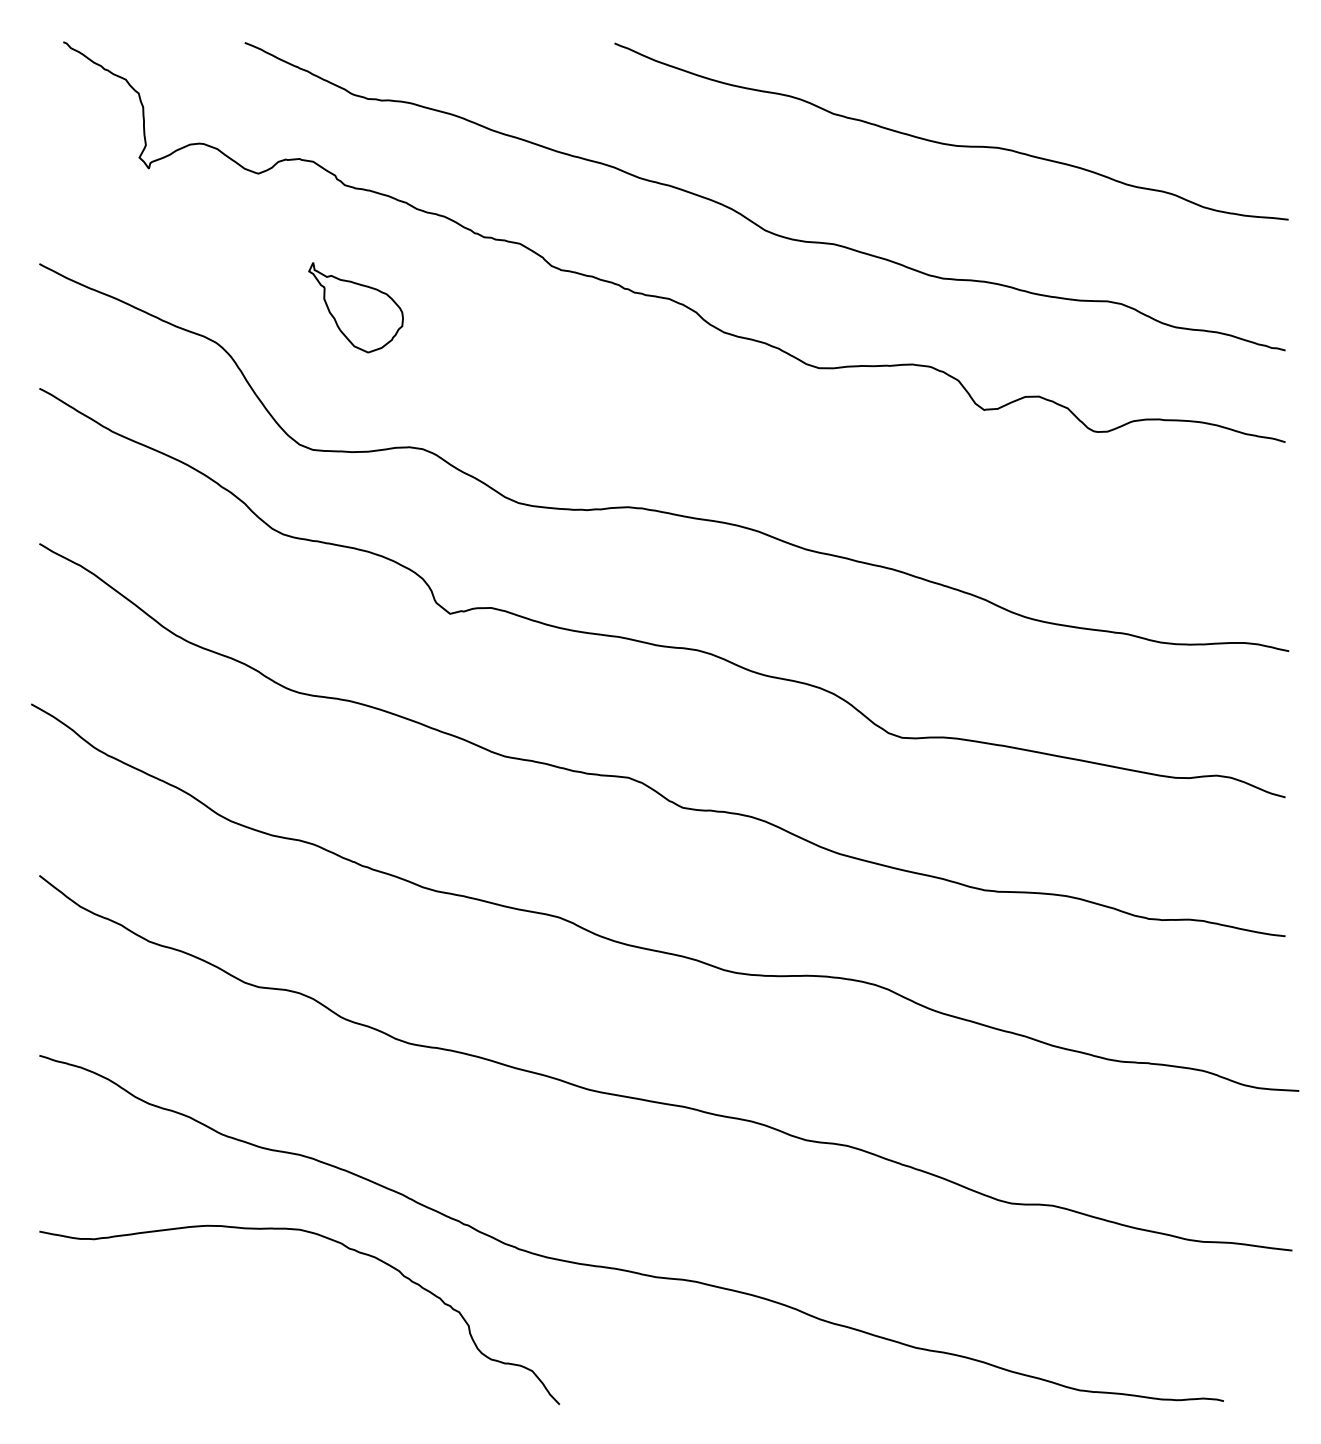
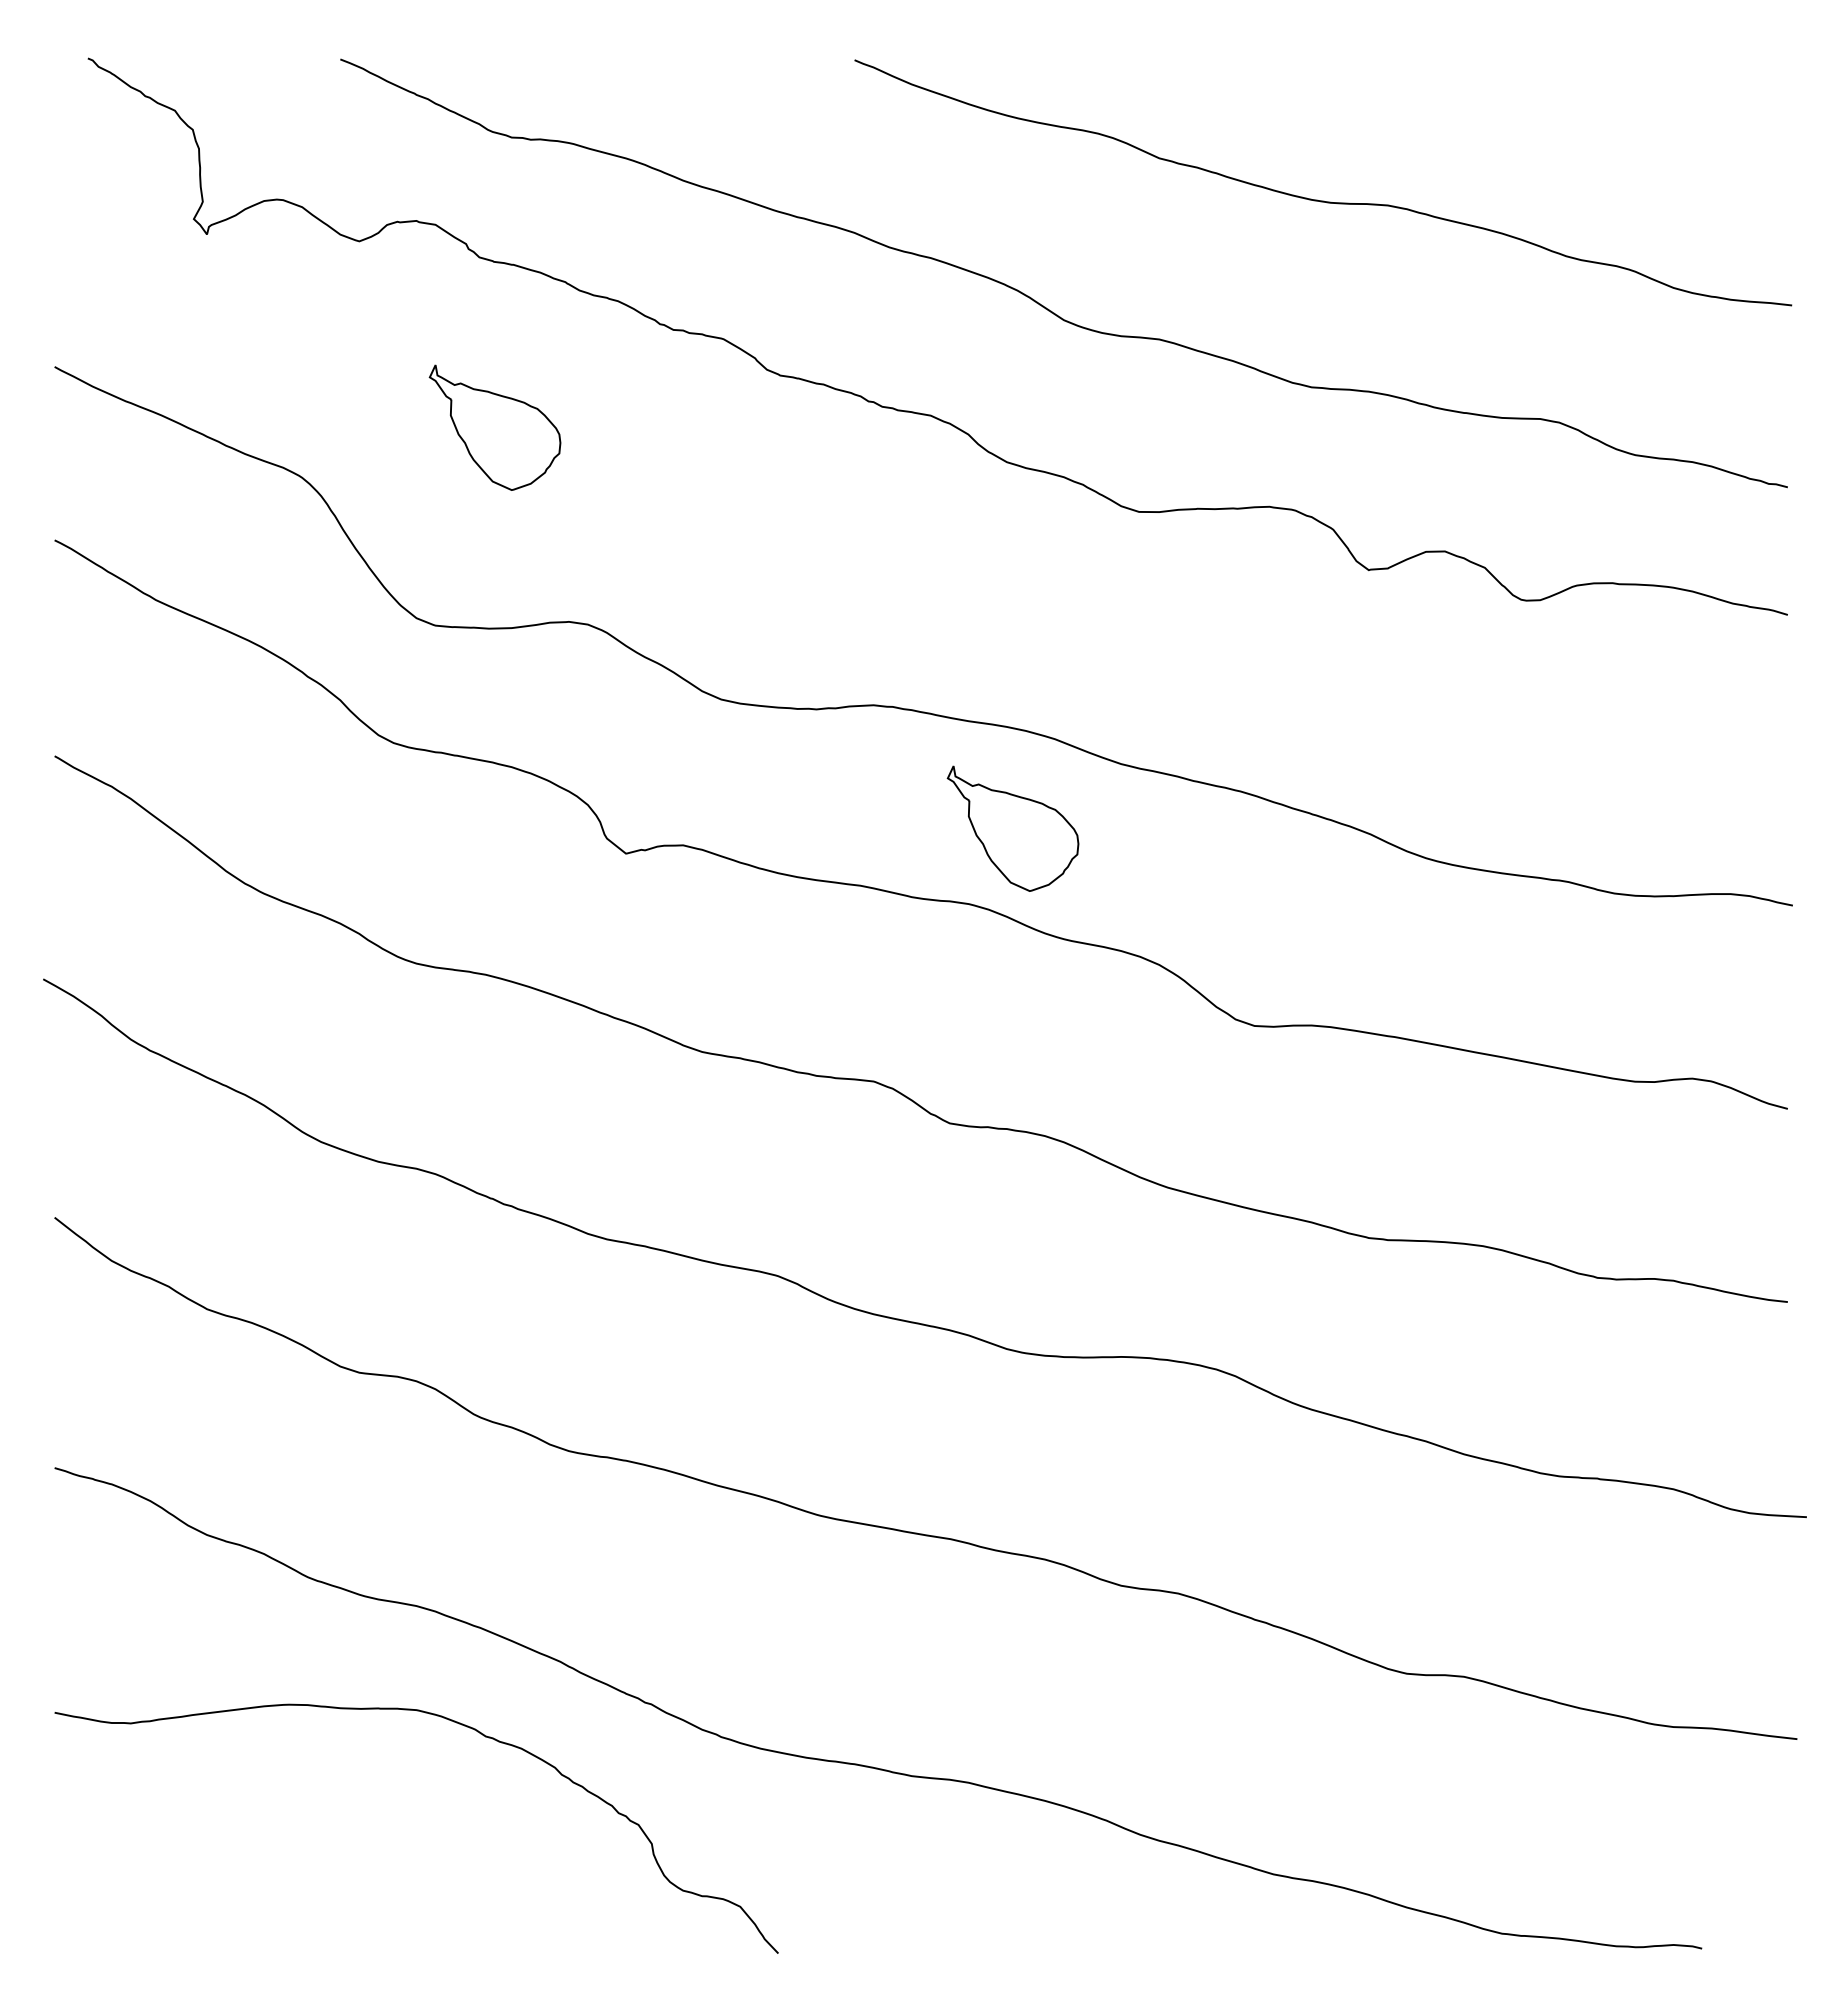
part: (728, 595) -> (1012, 828), added

